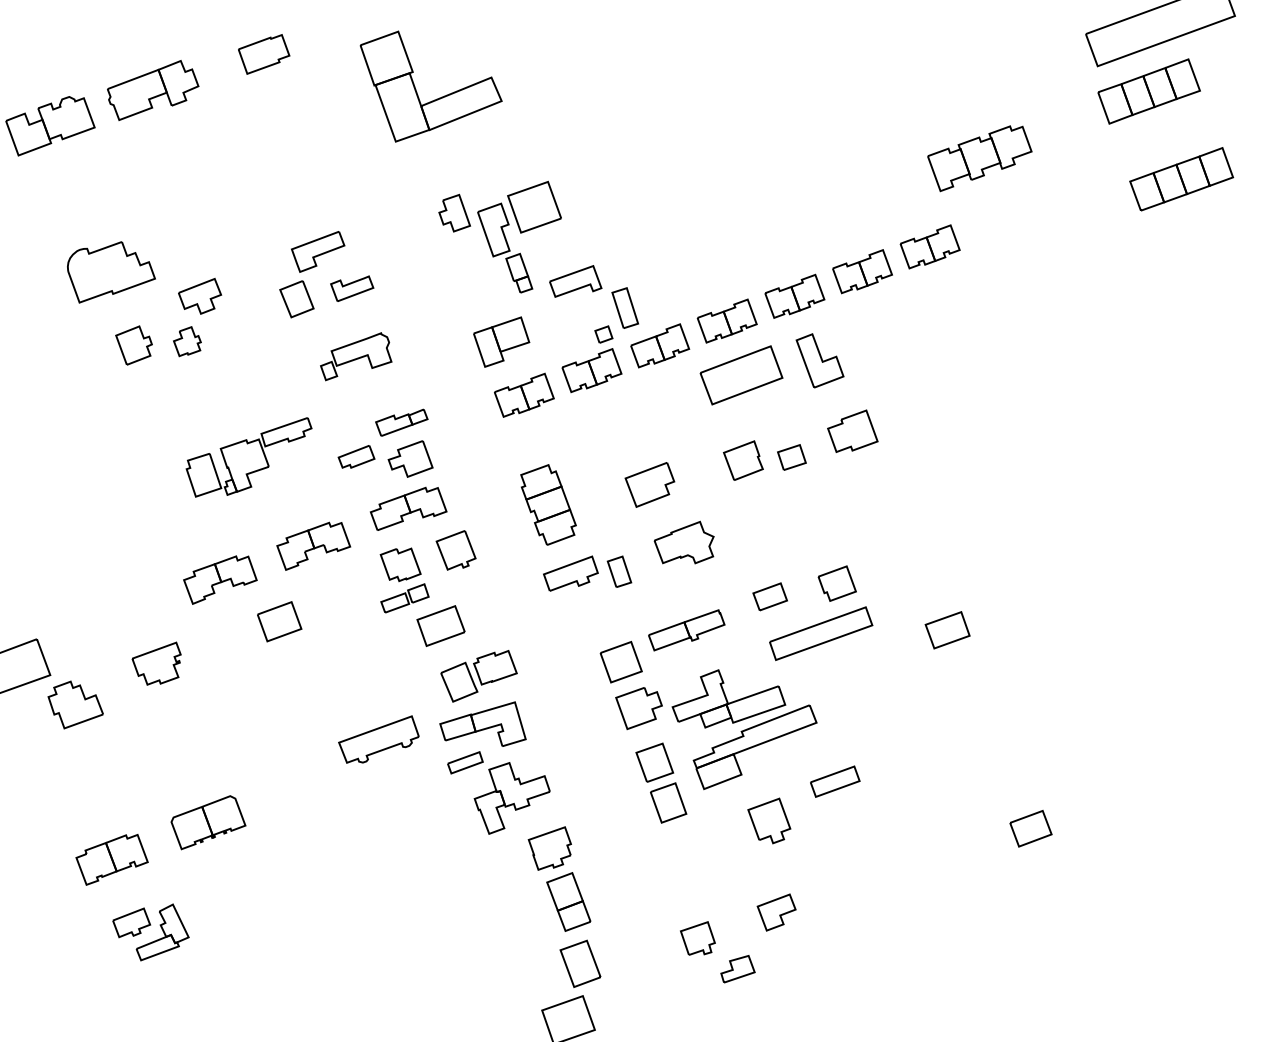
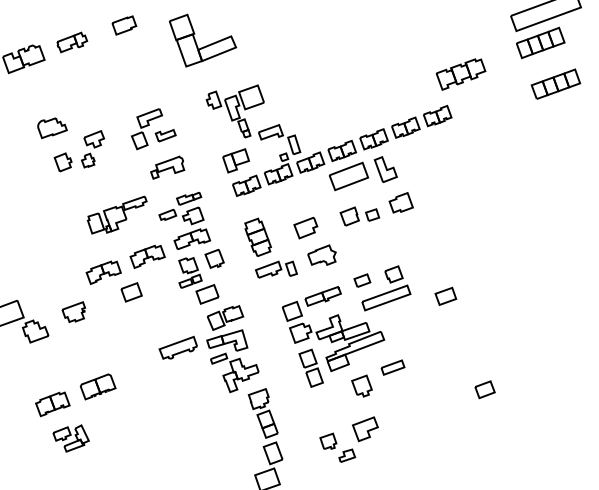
part: (153, 90) -> (72, 42), size x0.7
part: (111, 273) -> (52, 128), size x0.7
part: (776, 911) -> (365, 428), size x1.4

